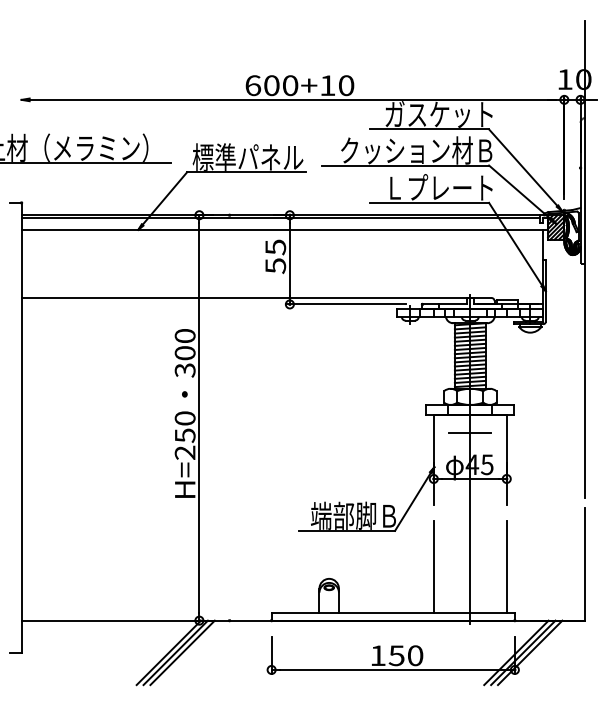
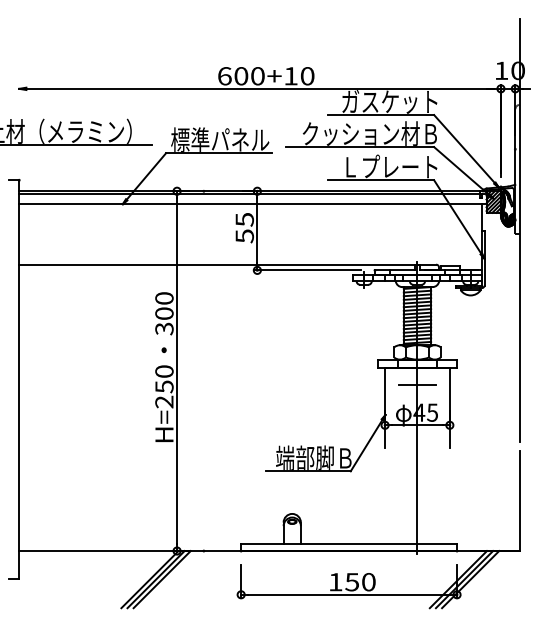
line: (434, 565) -> (385, 502), removed
line: (506, 565) -> (449, 502), removed

